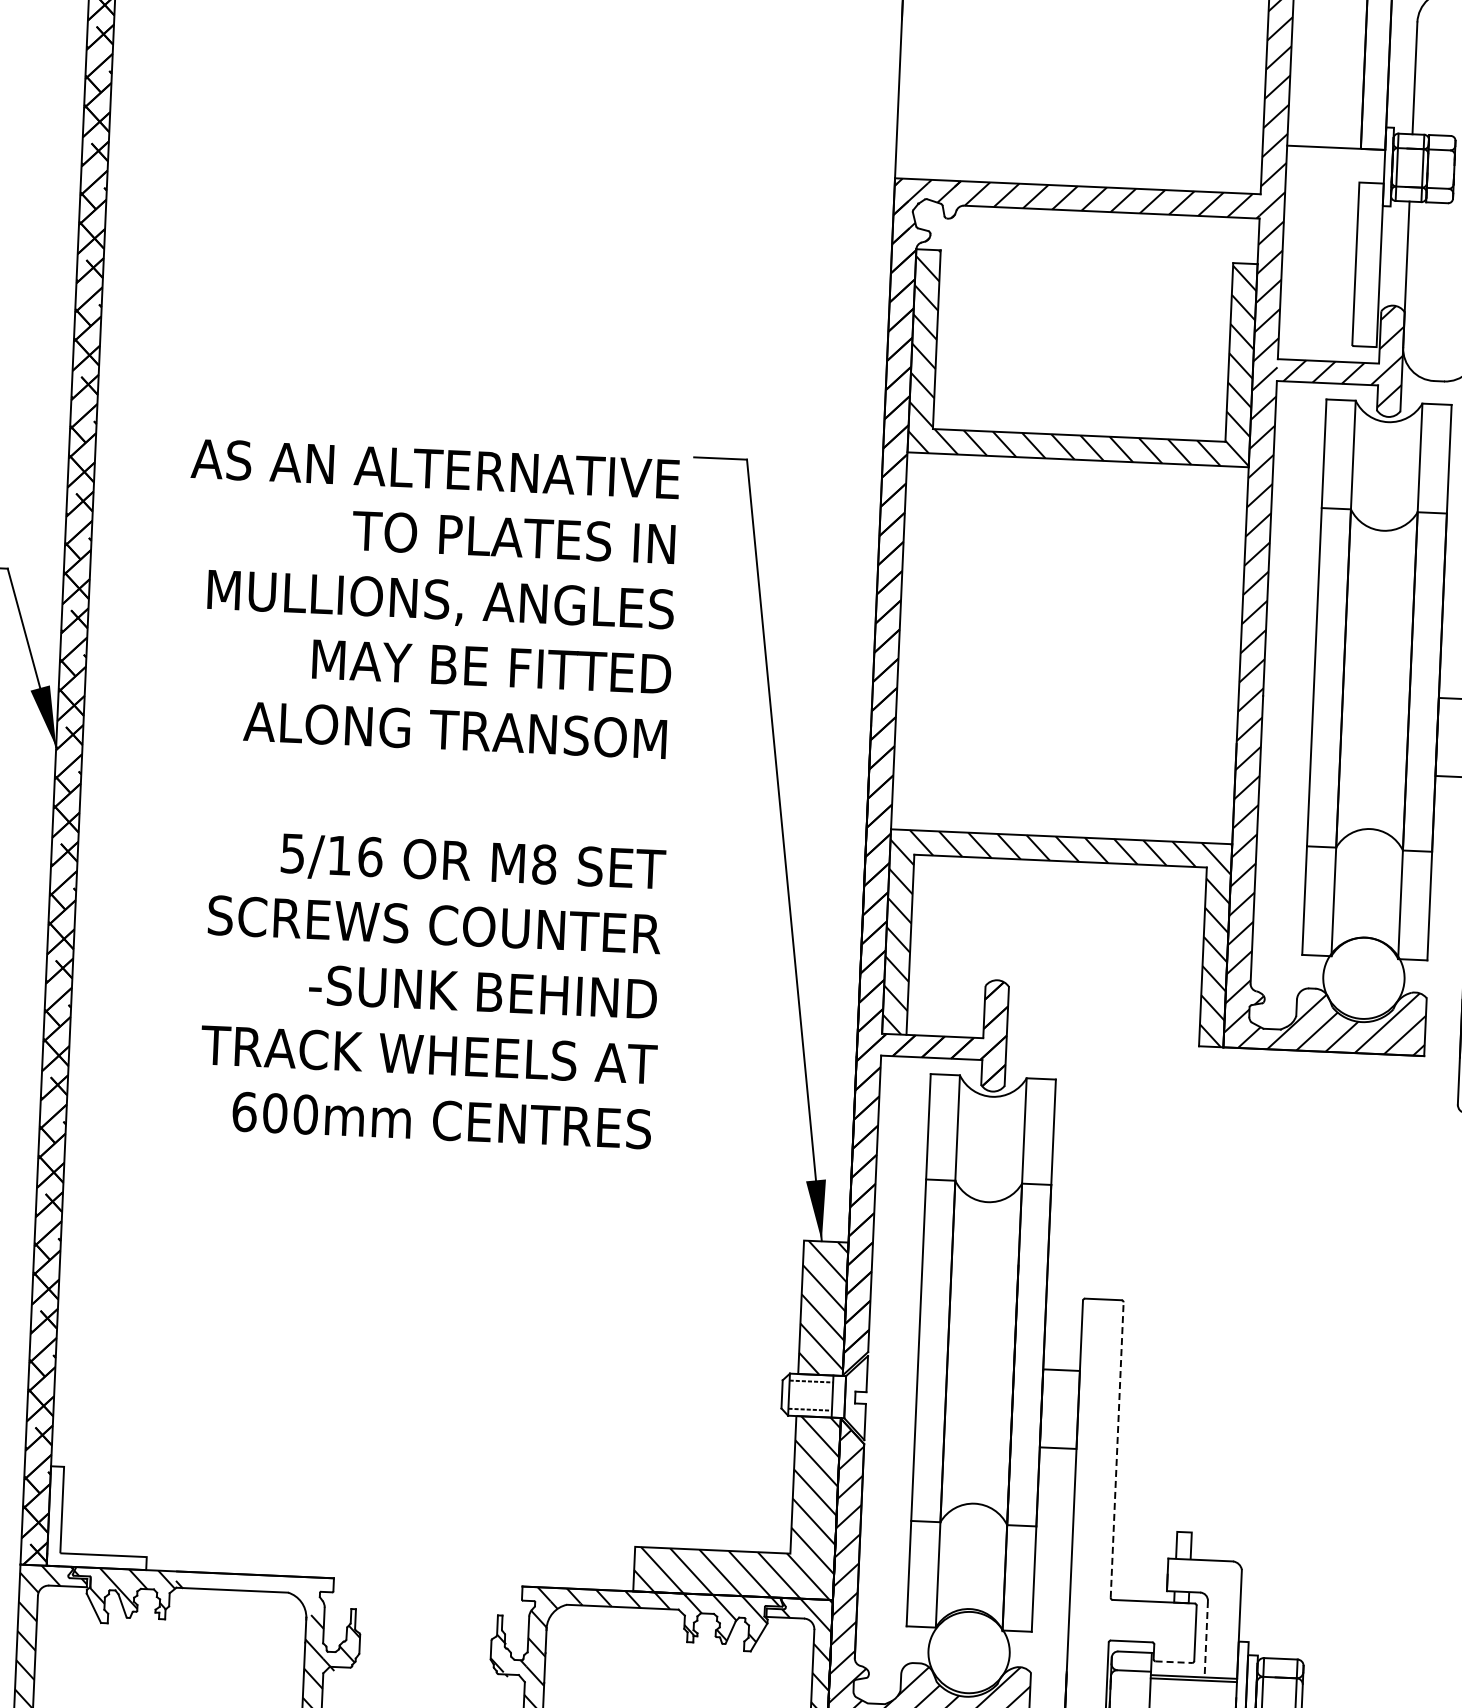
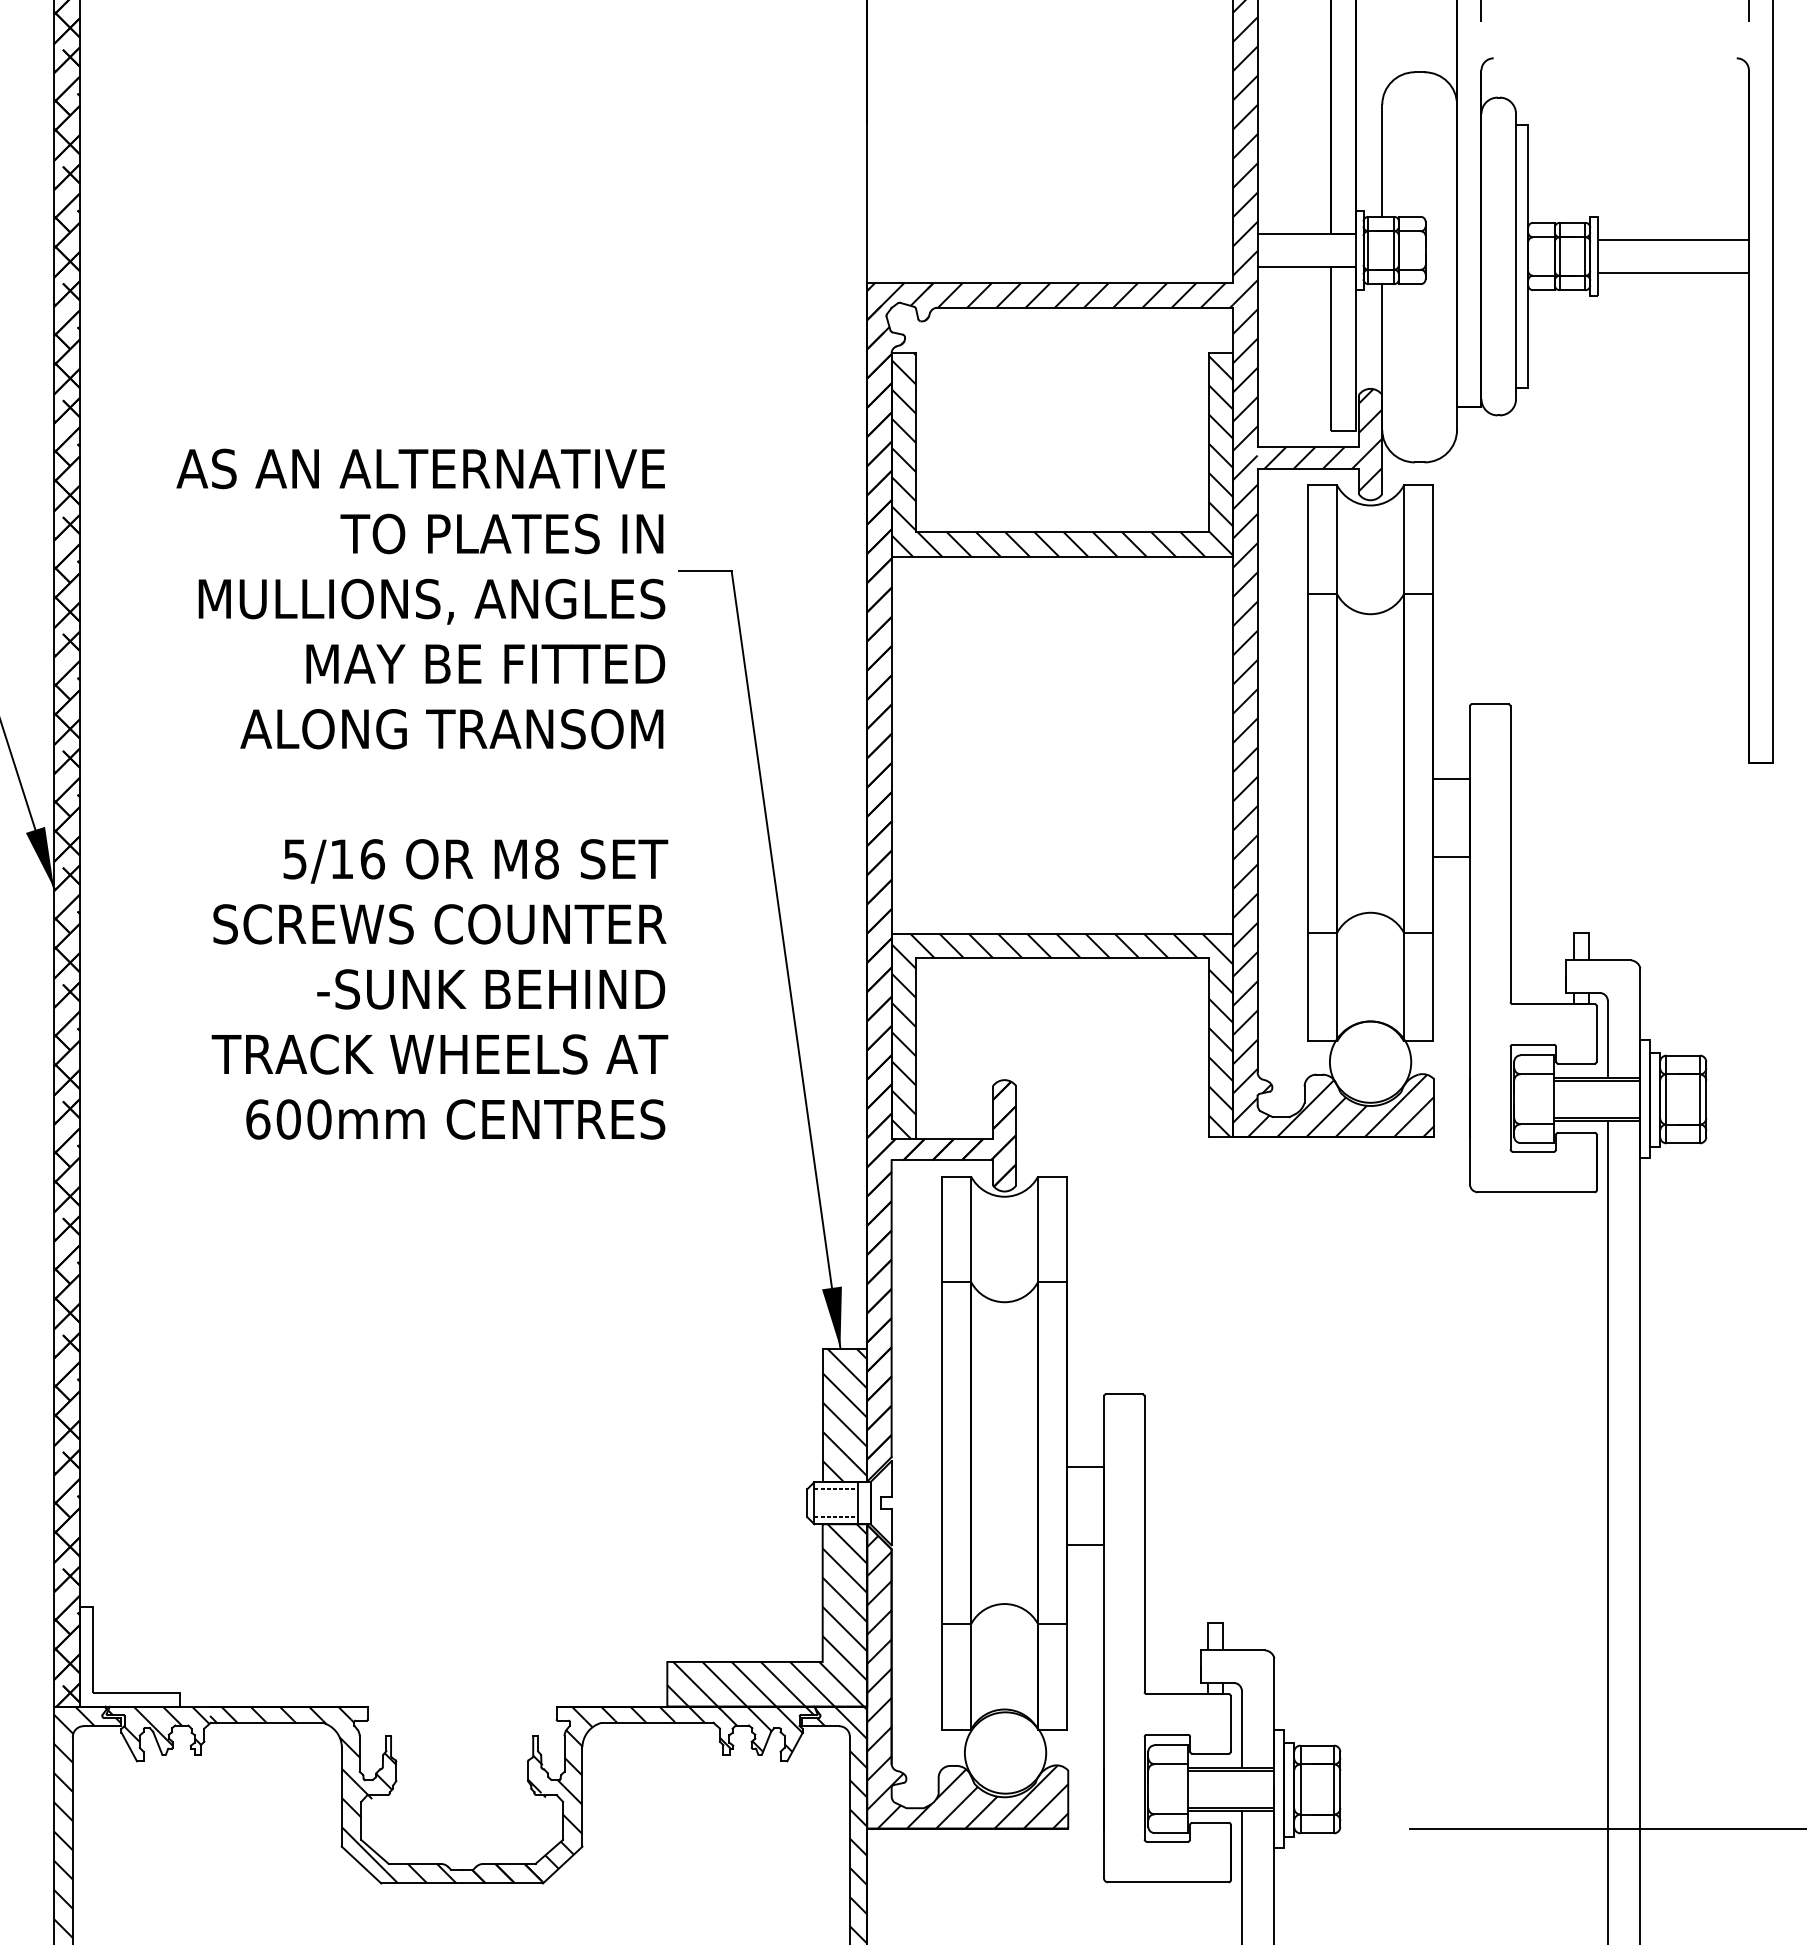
line: (1334, 181) -> (1306, 267), added
text: (423, 793) -> (422, 793), moved
line: (1117, 1450) -> (1144, 1544), dashed -> solid
hatch: (259, 1594) -> (294, 1725), added
line: (1205, 1639) -> (1241, 1729), dashed -> solid
line: (1174, 1662) -> (1211, 1753), dashed -> solid

